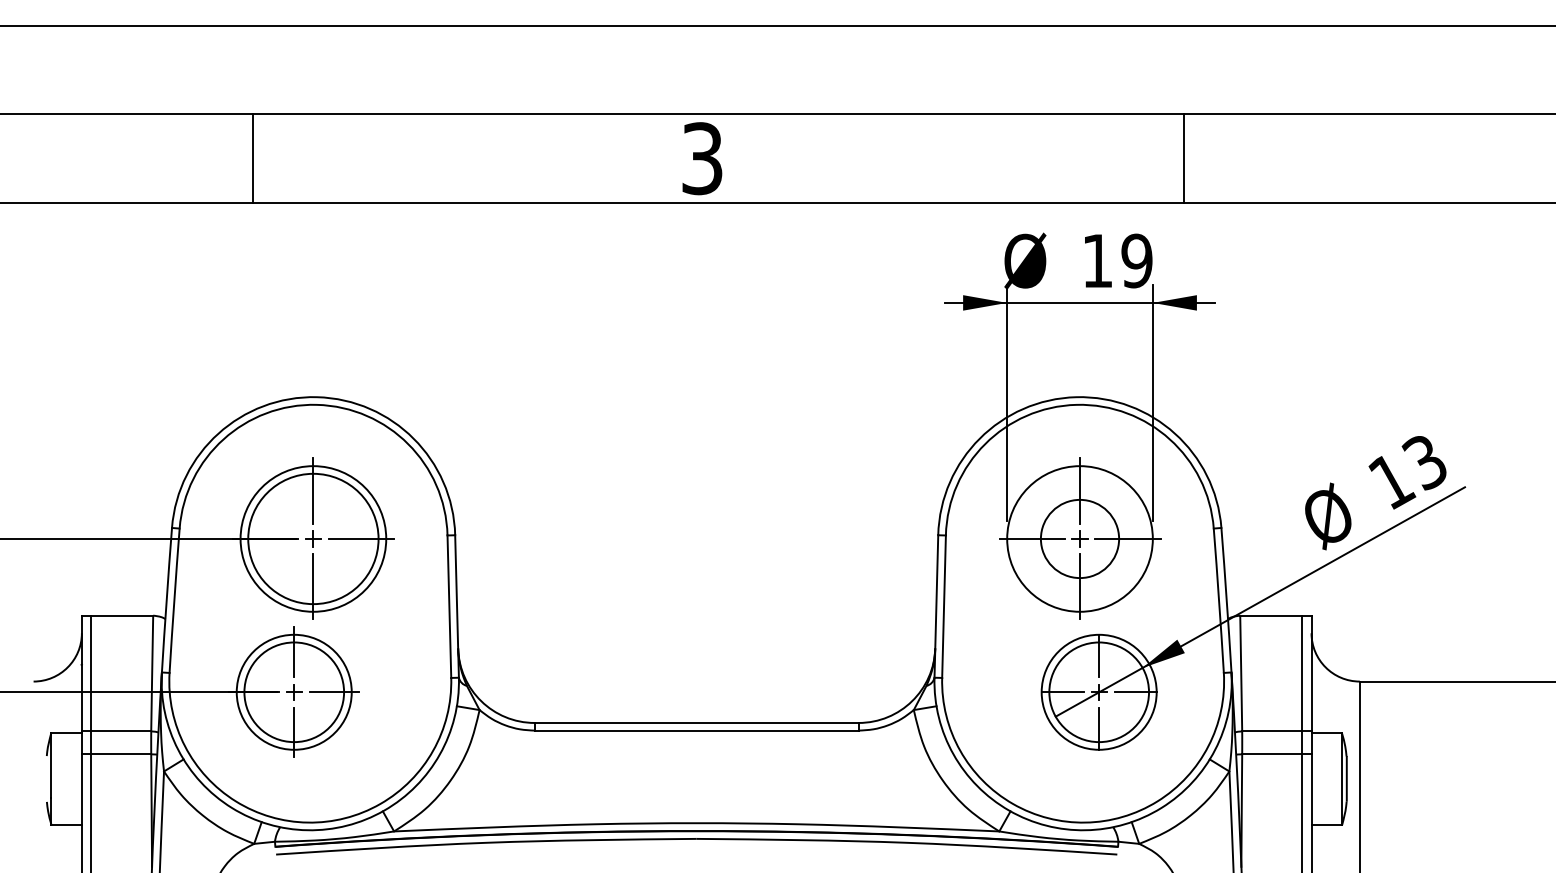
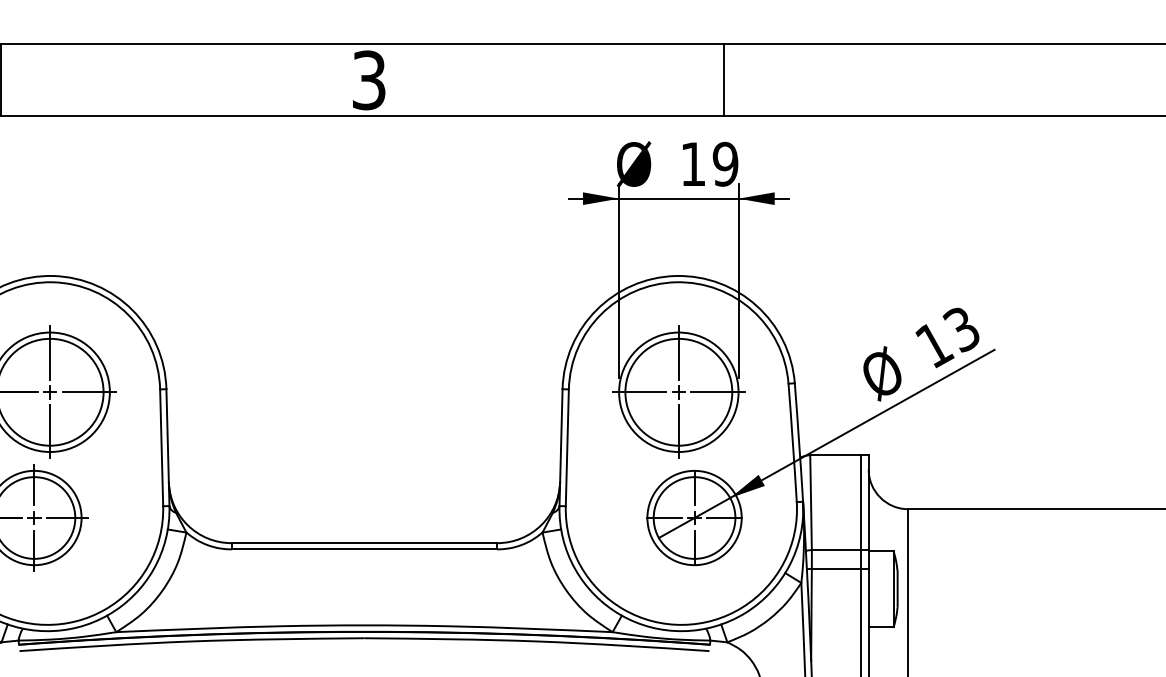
line: (1183, 158) -> (723, 80), moved
circle: (1079, 538) -> (678, 391), size x1.67

